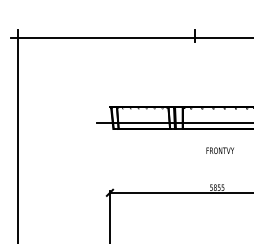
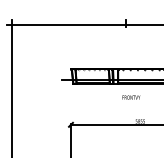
text: (220, 150) -> (131, 97), moved

